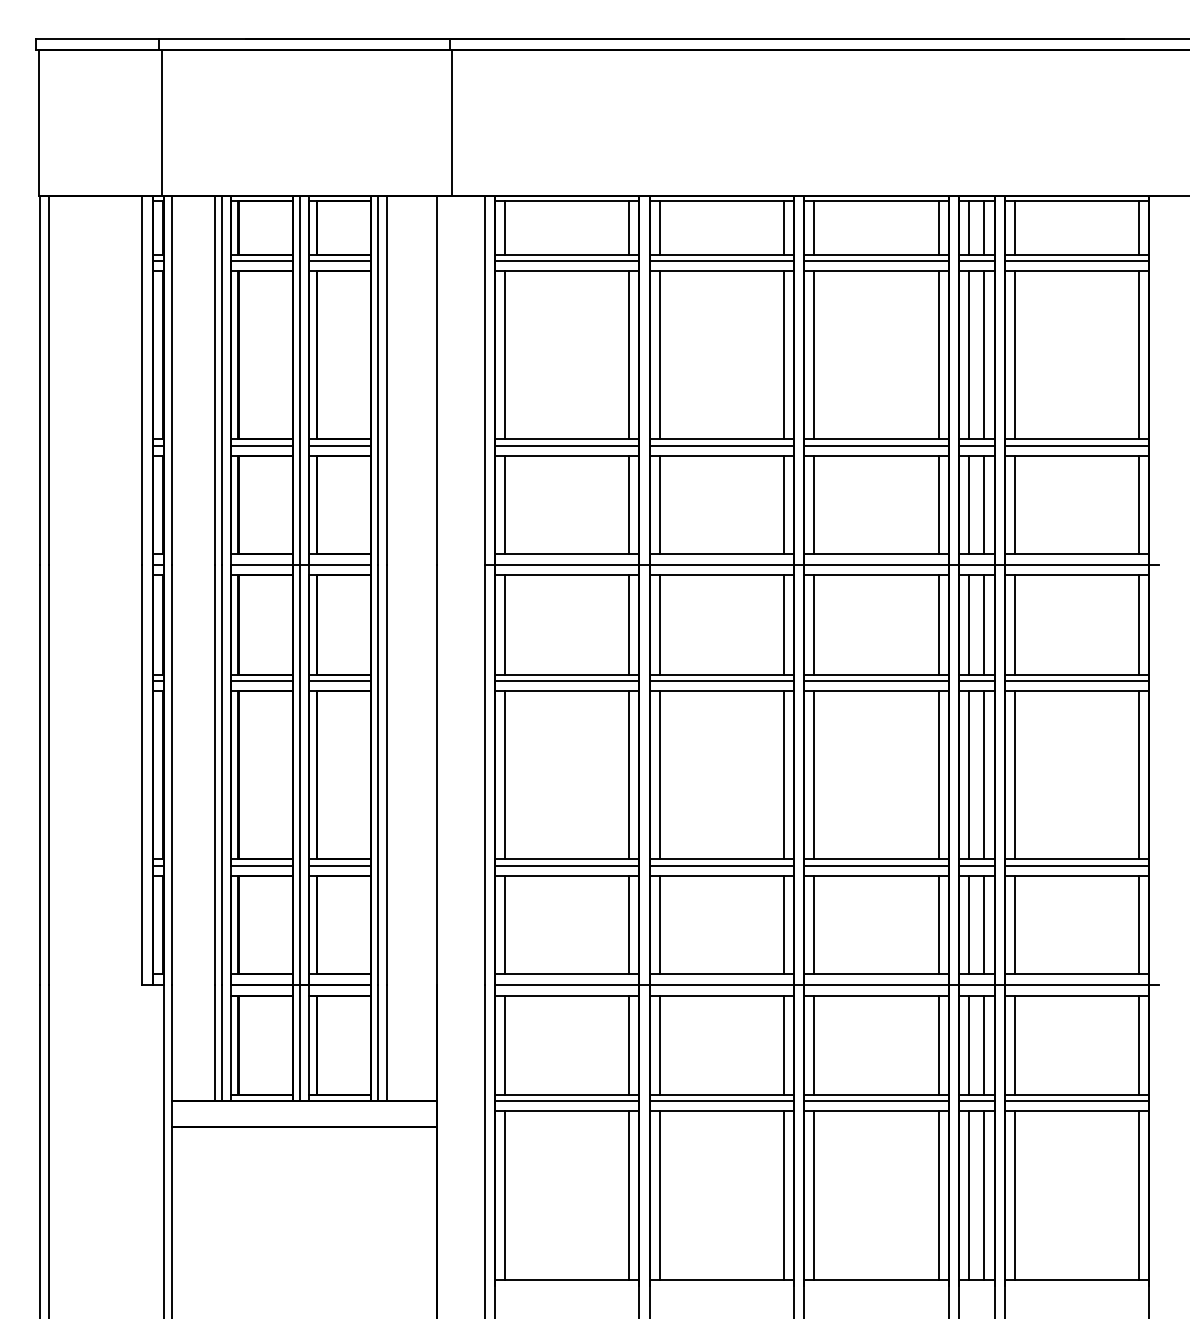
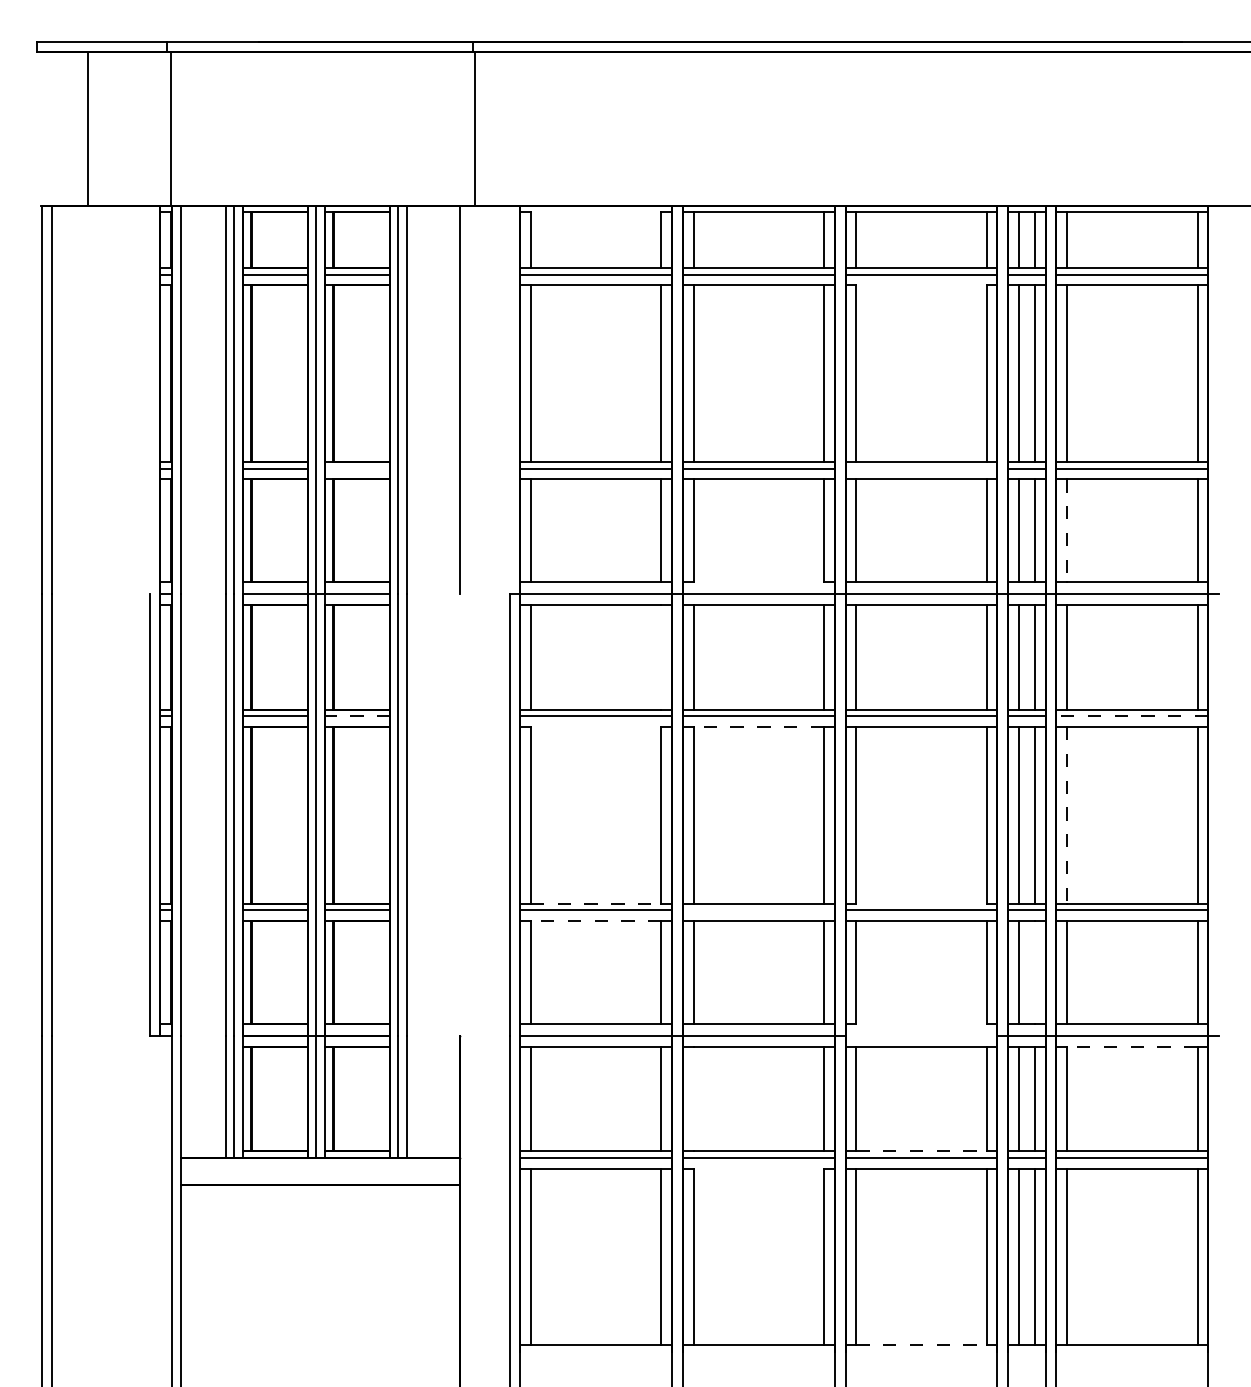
line: (38, 123) -> (87, 129), moved
line: (566, 201) -> (595, 211), removed
line: (876, 271) -> (921, 285), removed
line: (142, 380) -> (149, 400), removed
line: (484, 380) -> (509, 400), removed
line: (340, 445) -> (357, 468), removed
line: (876, 445) -> (921, 468), removed
line: (1015, 504) -> (1067, 530), solid -> dashed
line: (721, 553) -> (758, 582), removed
line: (629, 625) -> (661, 657), removed
line: (340, 681) -> (357, 716), solid -> dashed
line: (1077, 681) -> (1132, 716), solid -> dashed
line: (566, 690) -> (595, 726), removed
line: (721, 690) -> (758, 726), solid -> dashed
line: (437, 775) -> (459, 815), removed
line: (1015, 775) -> (1067, 815), solid -> dashed
line: (567, 859) -> (596, 903), solid -> dashed
line: (876, 859) -> (921, 903), removed
line: (721, 865) -> (758, 910), removed
line: (566, 876) -> (595, 921), solid -> dashed
line: (983, 924) -> (1034, 972), removed
line: (876, 974) -> (921, 1024), removed
line: (876, 985) -> (921, 1036), removed
line: (1076, 995) -> (1131, 1046), solid -> dashed
line: (659, 1044) -> (693, 1098), removed
line: (876, 1095) -> (921, 1151), solid -> dashed
line: (721, 1111) -> (758, 1168), removed
line: (876, 1279) -> (921, 1345), solid -> dashed

